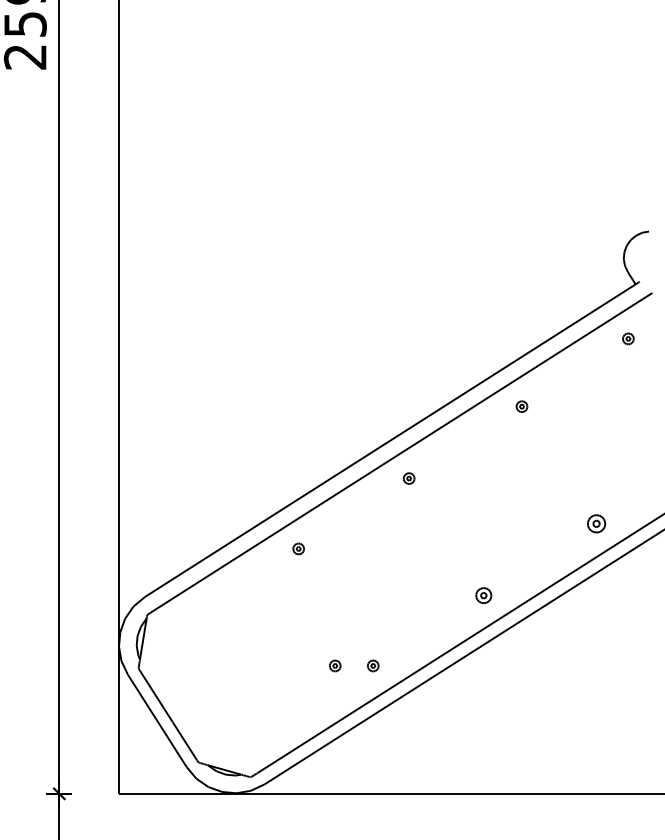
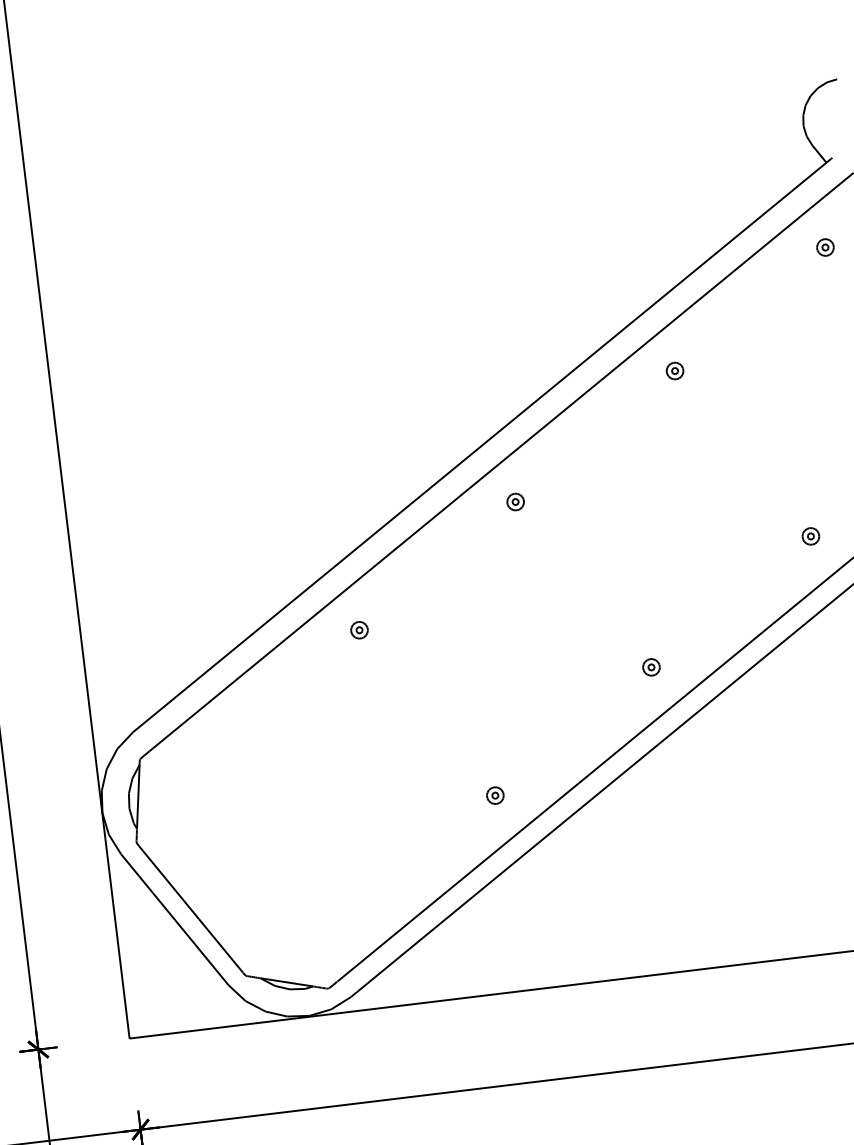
part: (596, 523) -> (810, 536), size x0.62
part: (483, 595) -> (651, 667), size x0.71
part: (335, 665) -> (437, 801), removed

